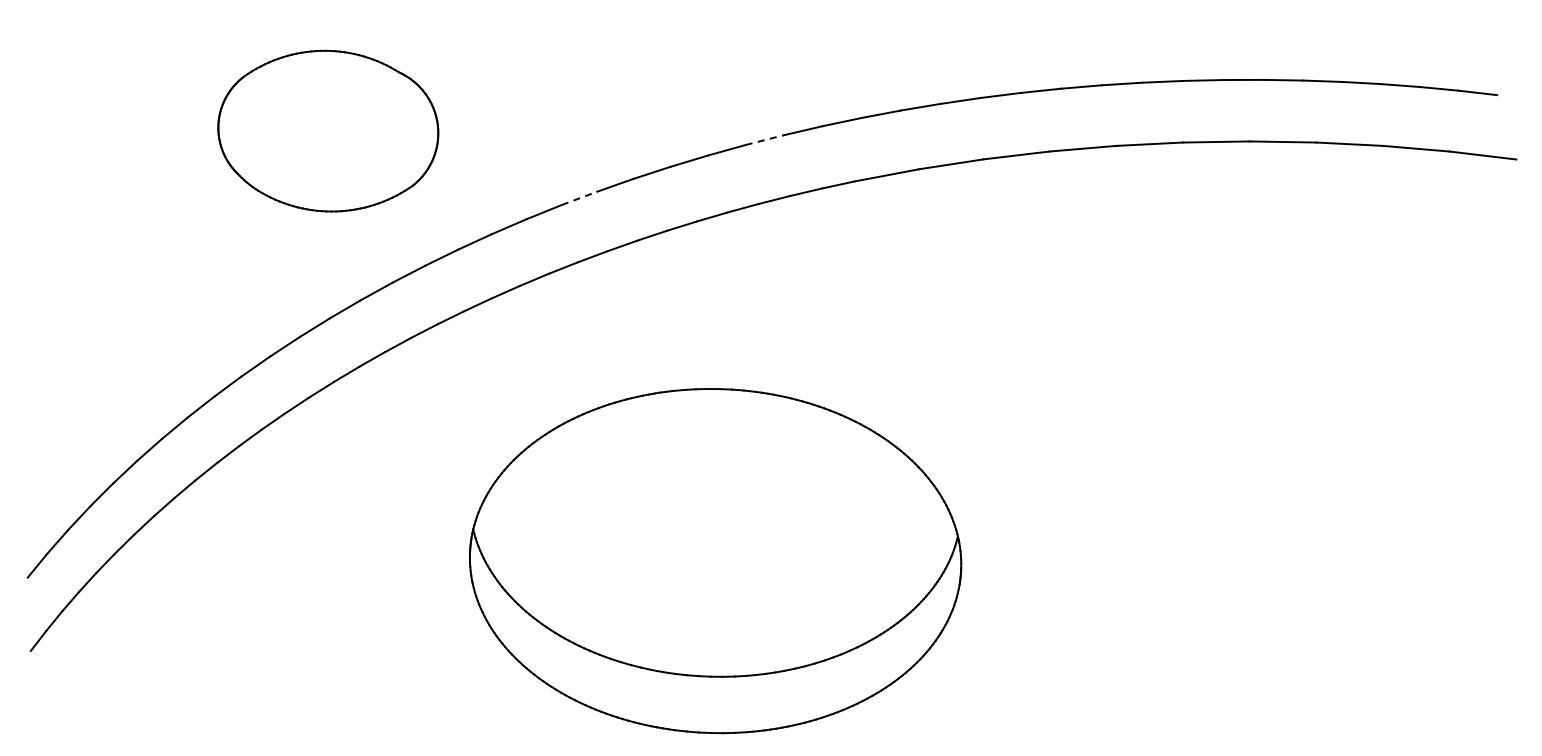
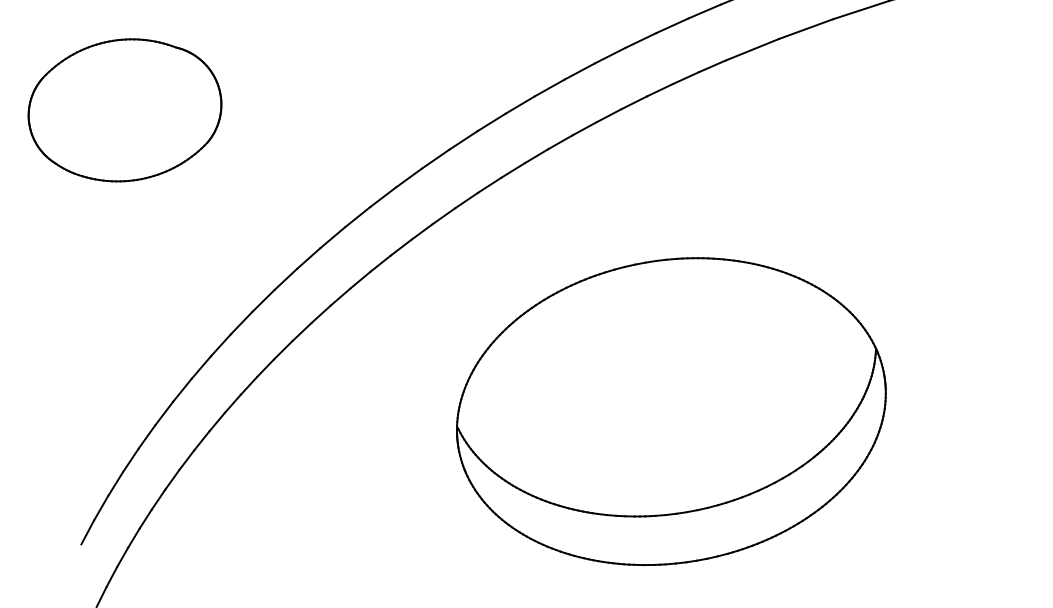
part: (328, 130) -> (125, 109), moved
line: (764, 140) -> (641, 40), dashed -> solid
line: (580, 198) -> (492, 122), dashed -> solid

